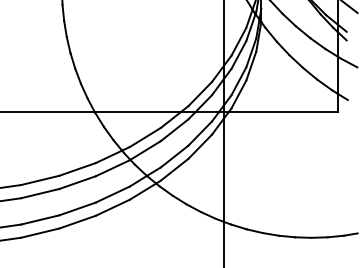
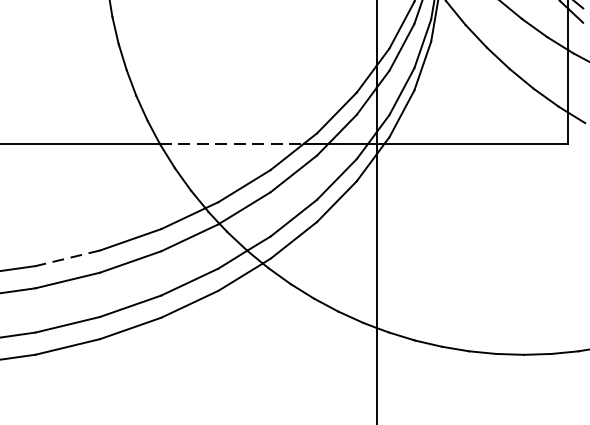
line: (137, 112) -> (231, 144), solid -> dashed
line: (40, 180) -> (68, 258), solid -> dashed

